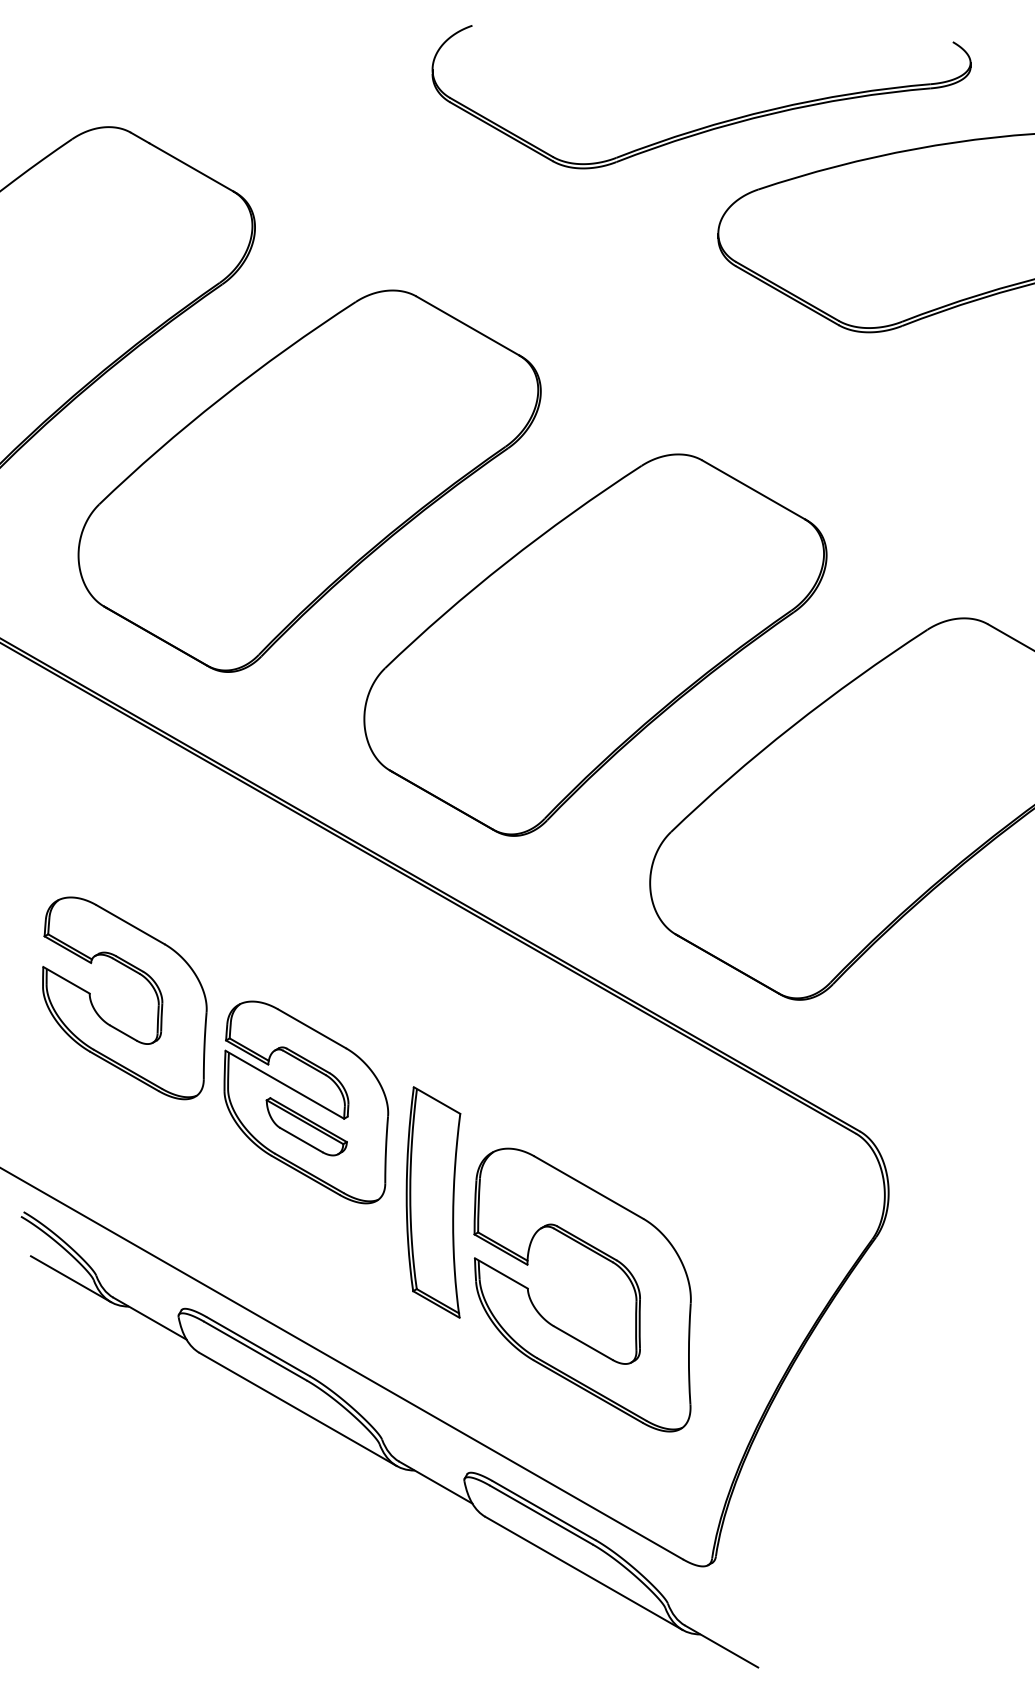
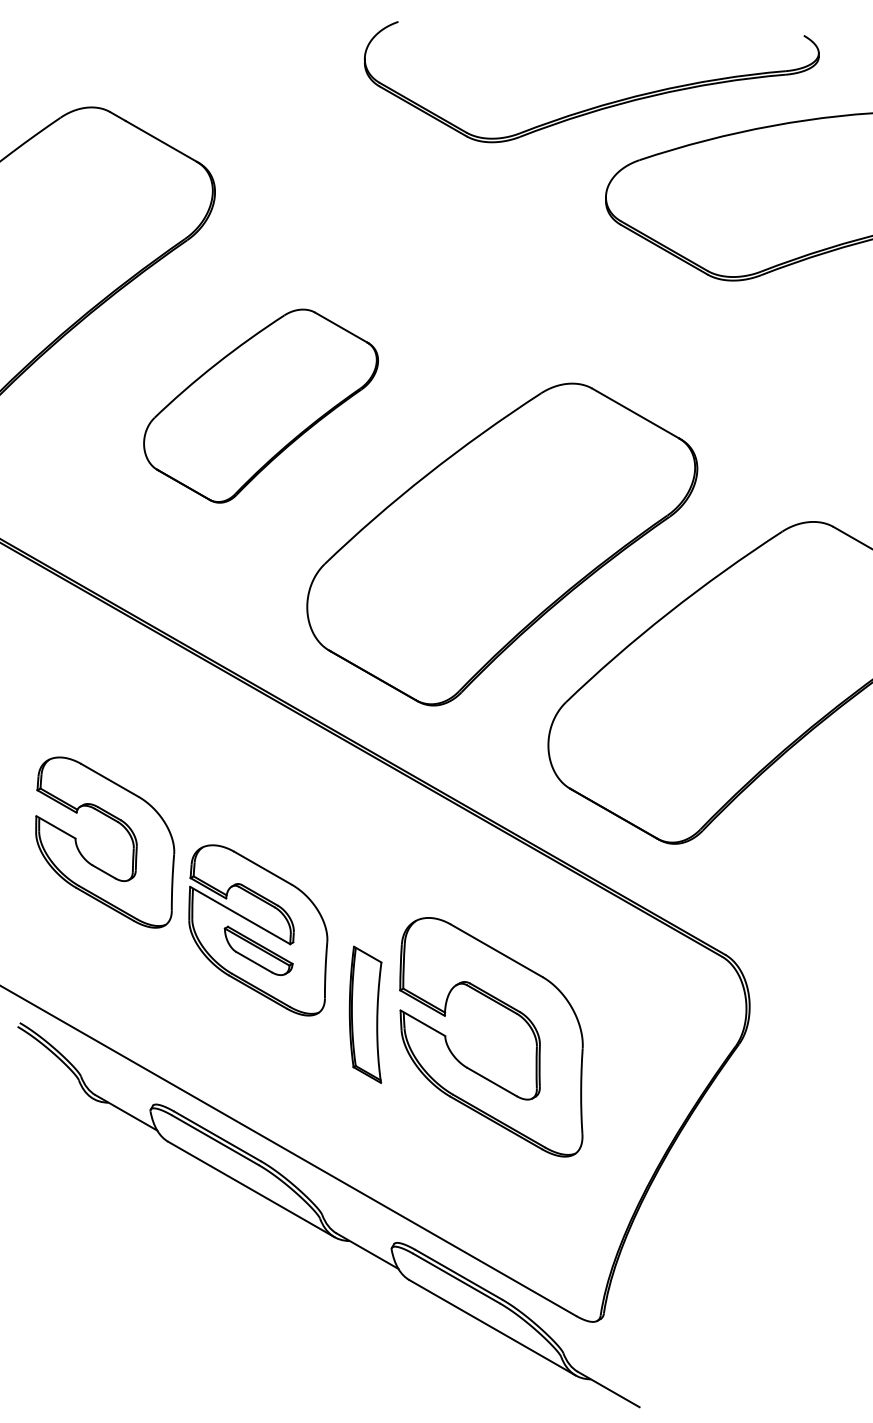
part: (309, 480) -> (260, 405), size x0.6
part: (433, 1202) -> (365, 1014), size x0.7
part: (598, 1255) -> (504, 1008), moved
line: (70, 1279) -> (59, 1079), removed

